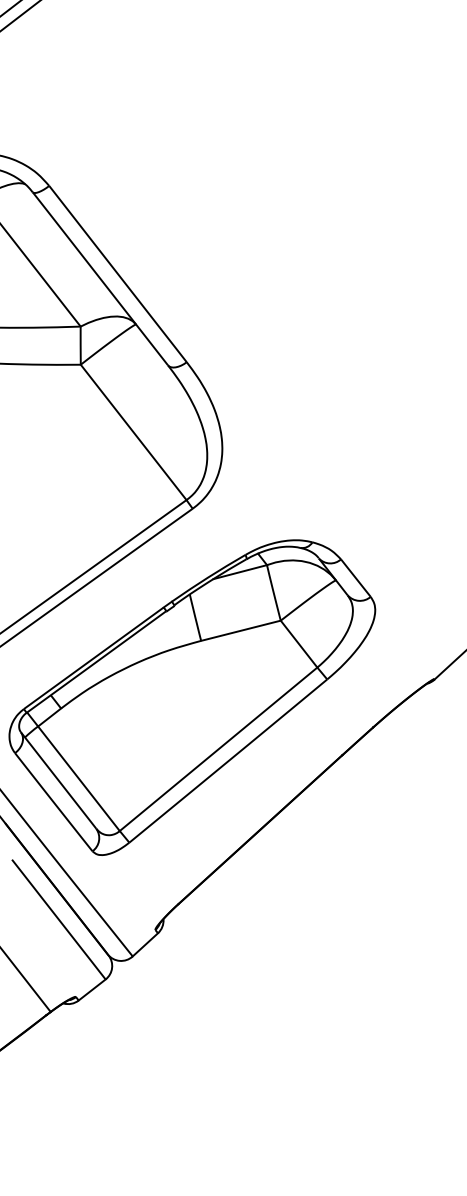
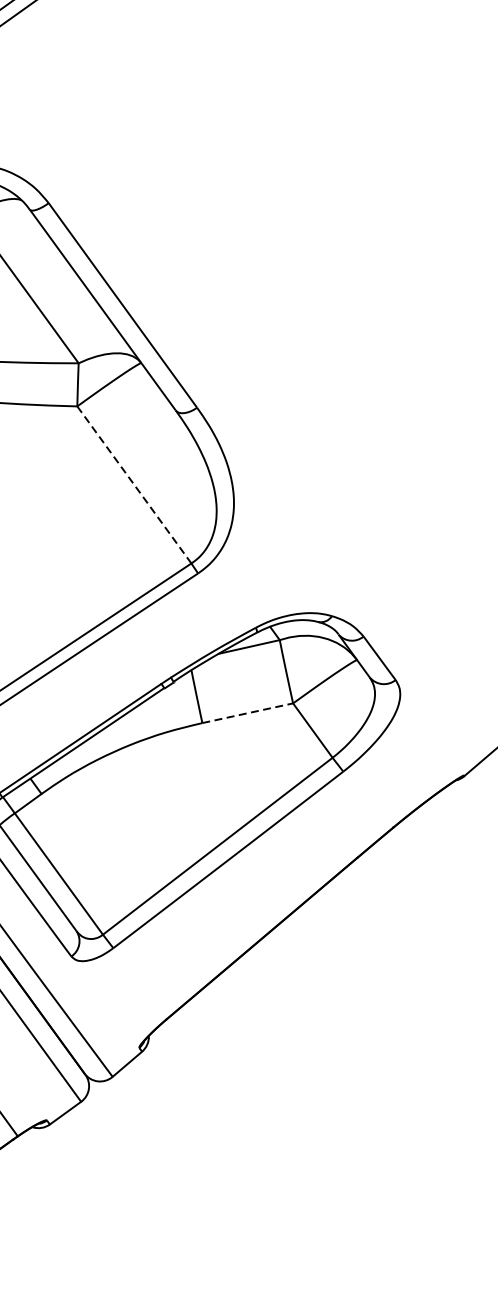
line: (133, 432) -> (134, 485), solid -> dashed
line: (241, 630) -> (248, 712), solid -> dashed

